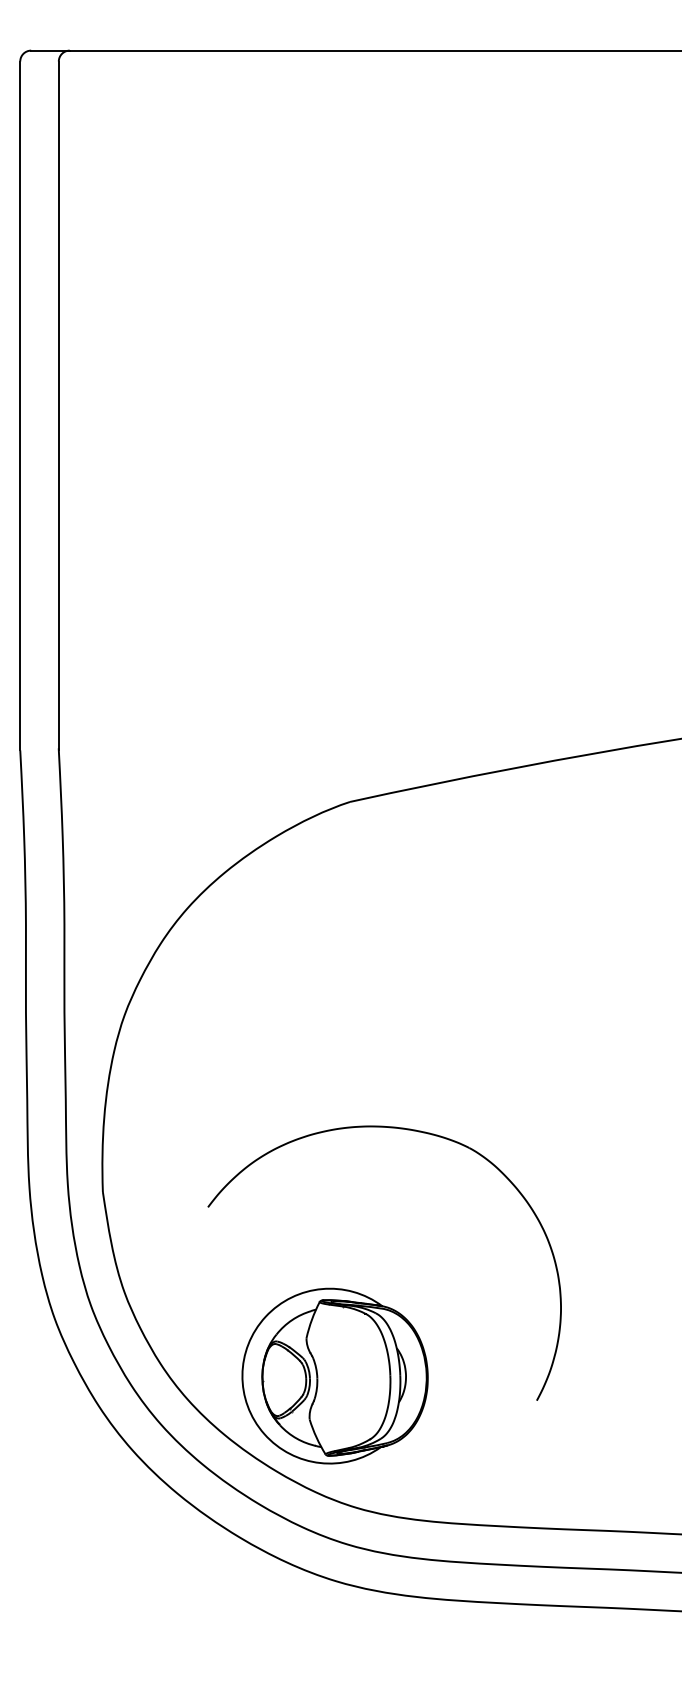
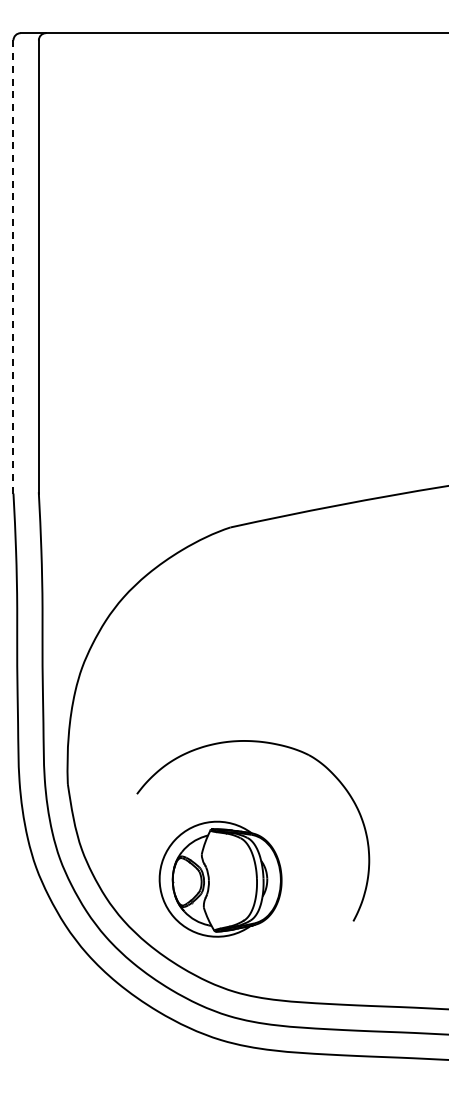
line: (20, 405) -> (13, 266), solid -> dashed
part: (334, 1375) -> (220, 878), moved

